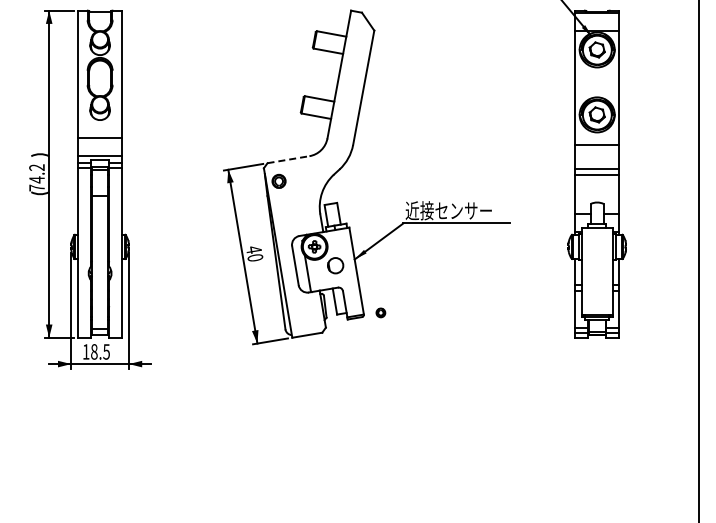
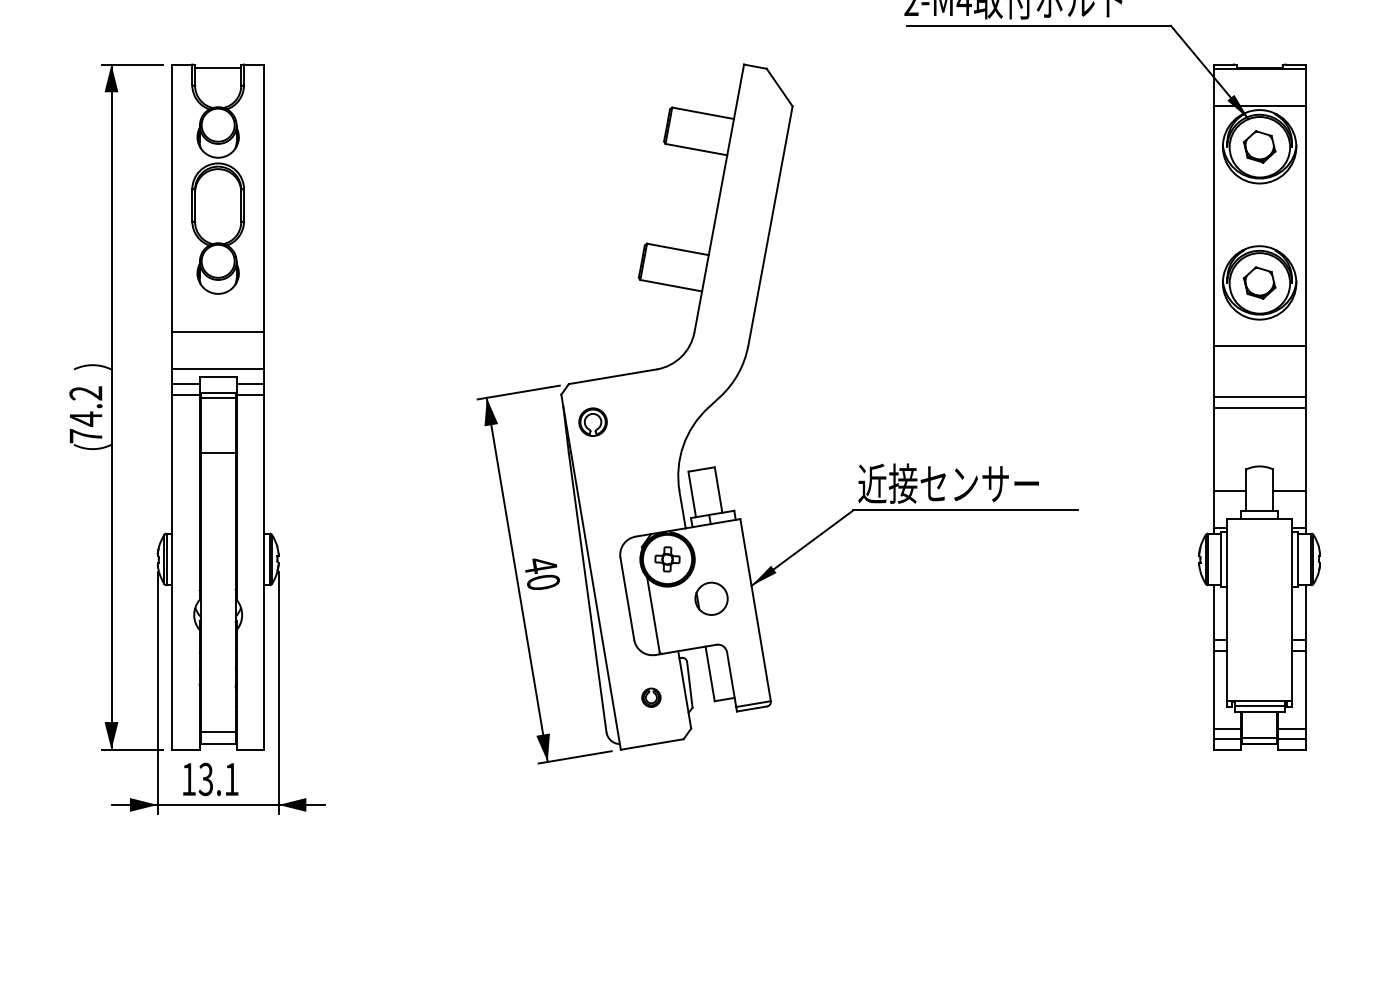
line: (288, 159) -> (612, 376), dashed -> solid
part: (380, 312) -> (650, 696), moved
text: (100, 351) -> (218, 778), 18.5 -> 13.1

